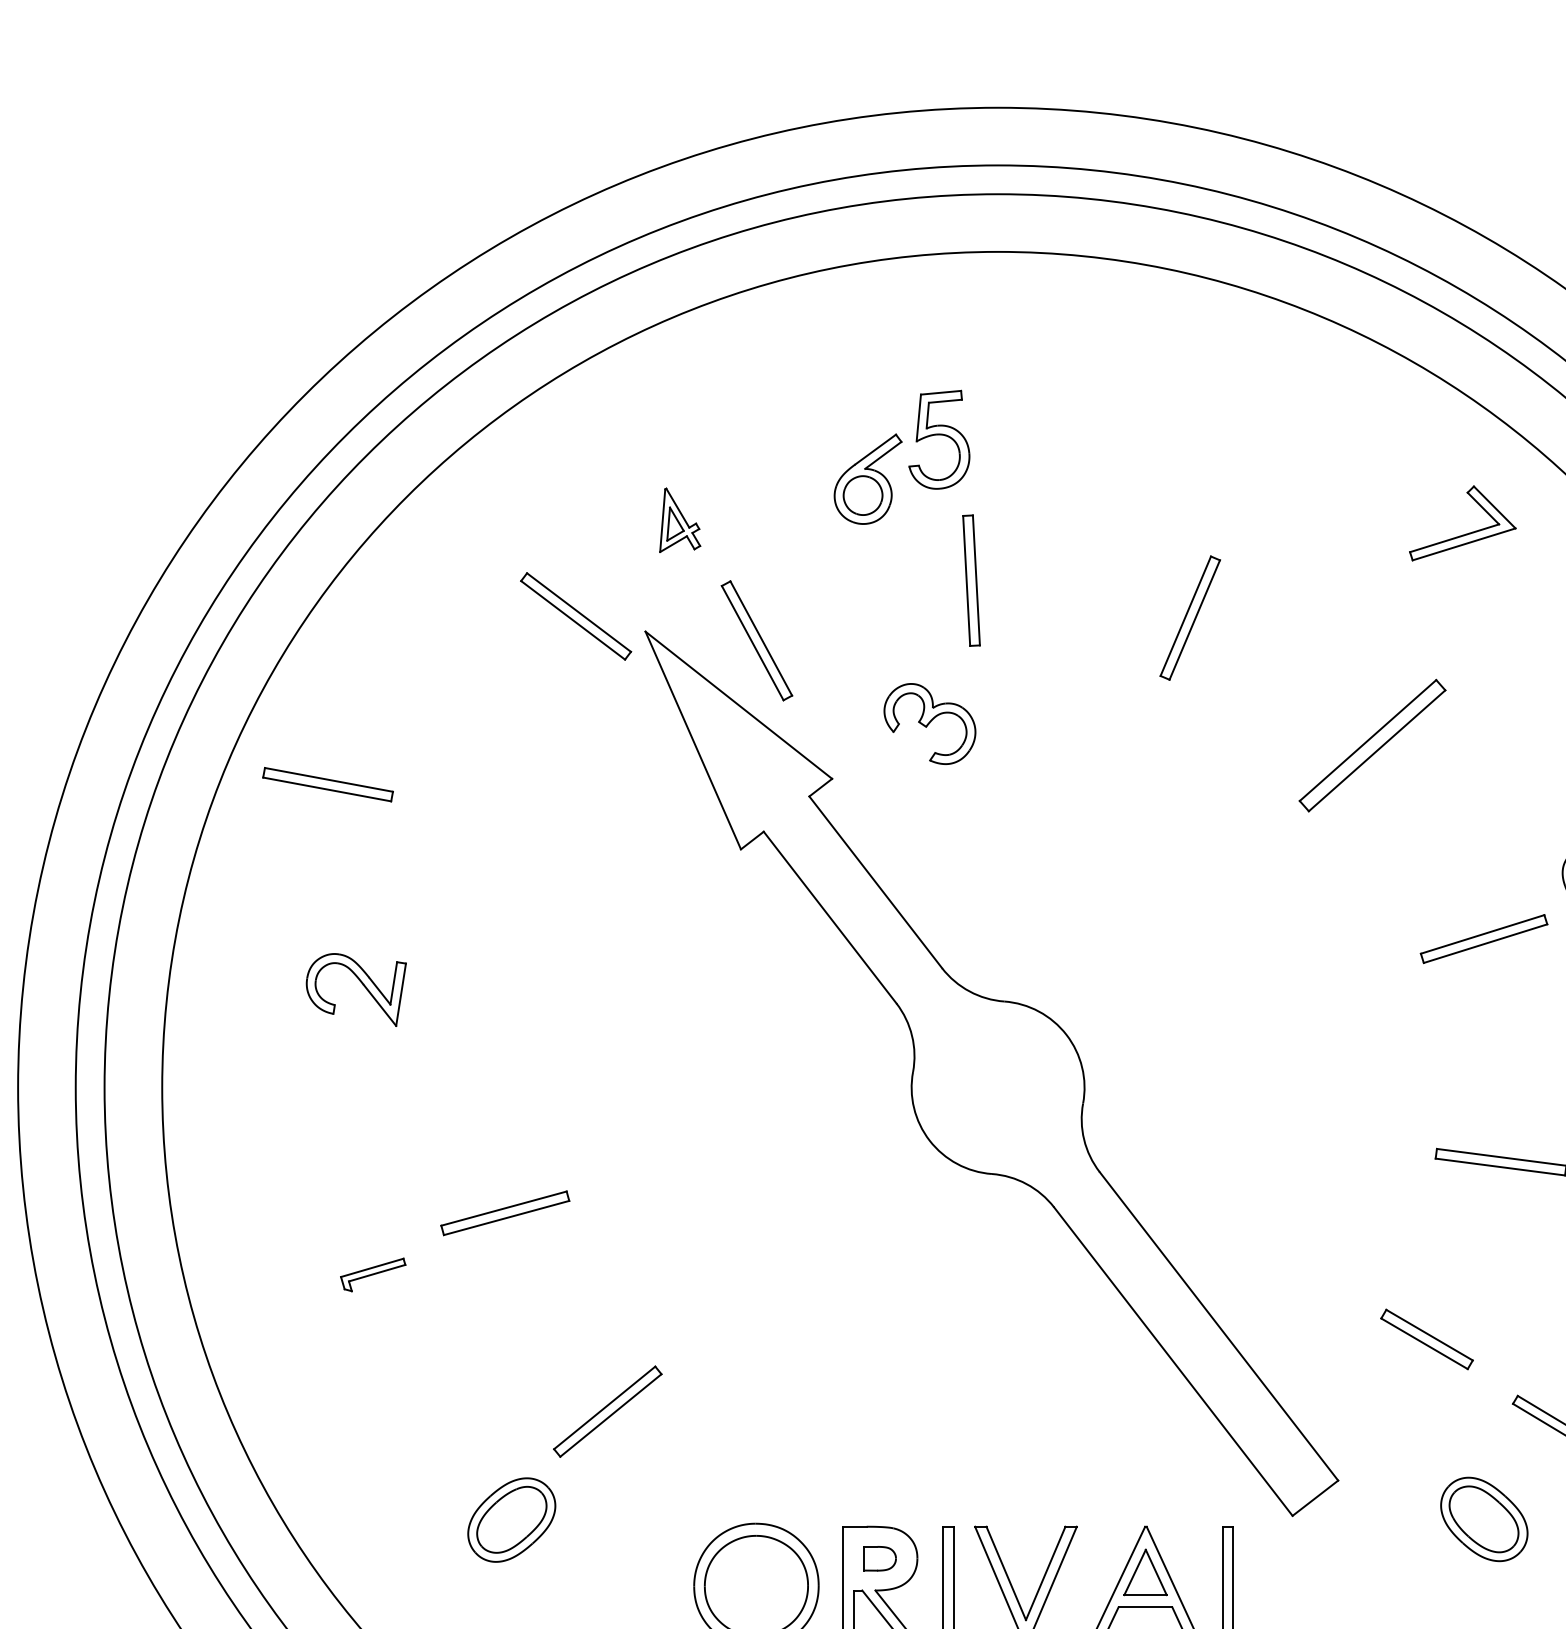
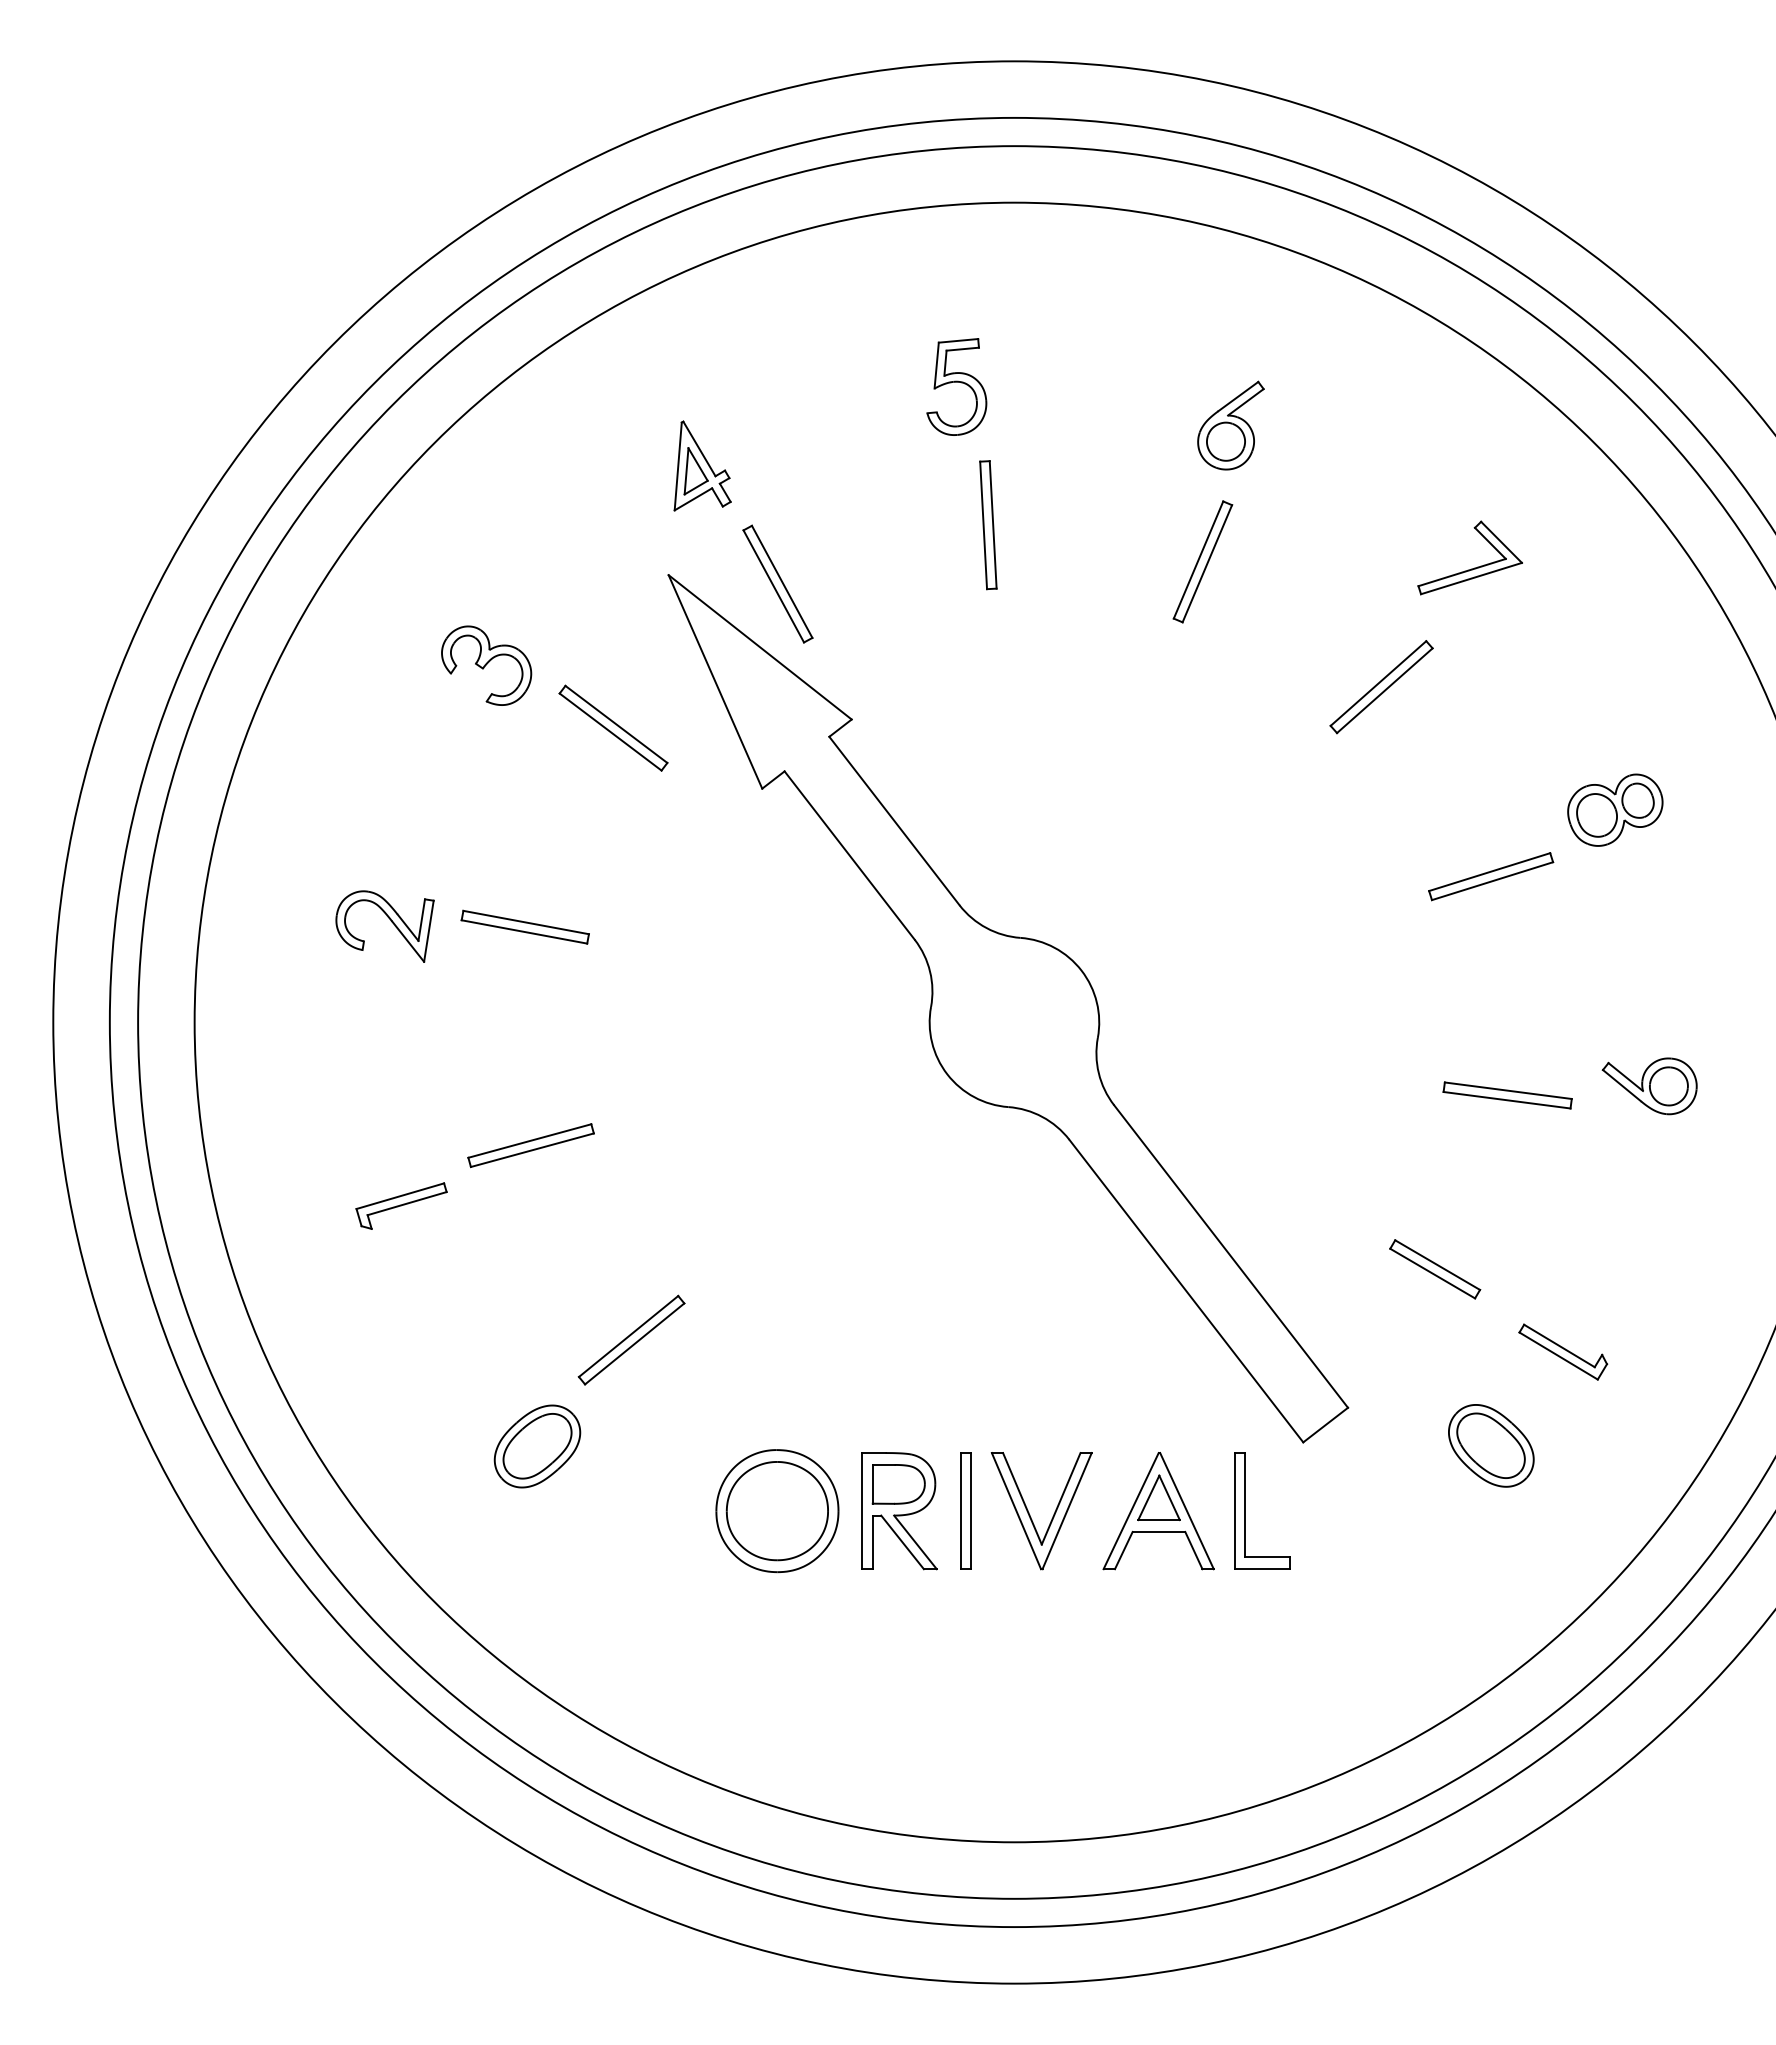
part: (867, 479) -> (1230, 425), moved
part: (680, 519) -> (702, 465), size x1.43
part: (1467, 533) -> (1474, 567), moved
part: (576, 615) -> (613, 727), moved
part: (929, 723) -> (486, 665), moved
part: (1372, 746) -> (1381, 687), size x0.71
part: (327, 783) -> (524, 926), moved
part: (373, 1274) -> (401, 1205), size x1.43
part: (879, 1558) -> (898, 1484), size x1.67

